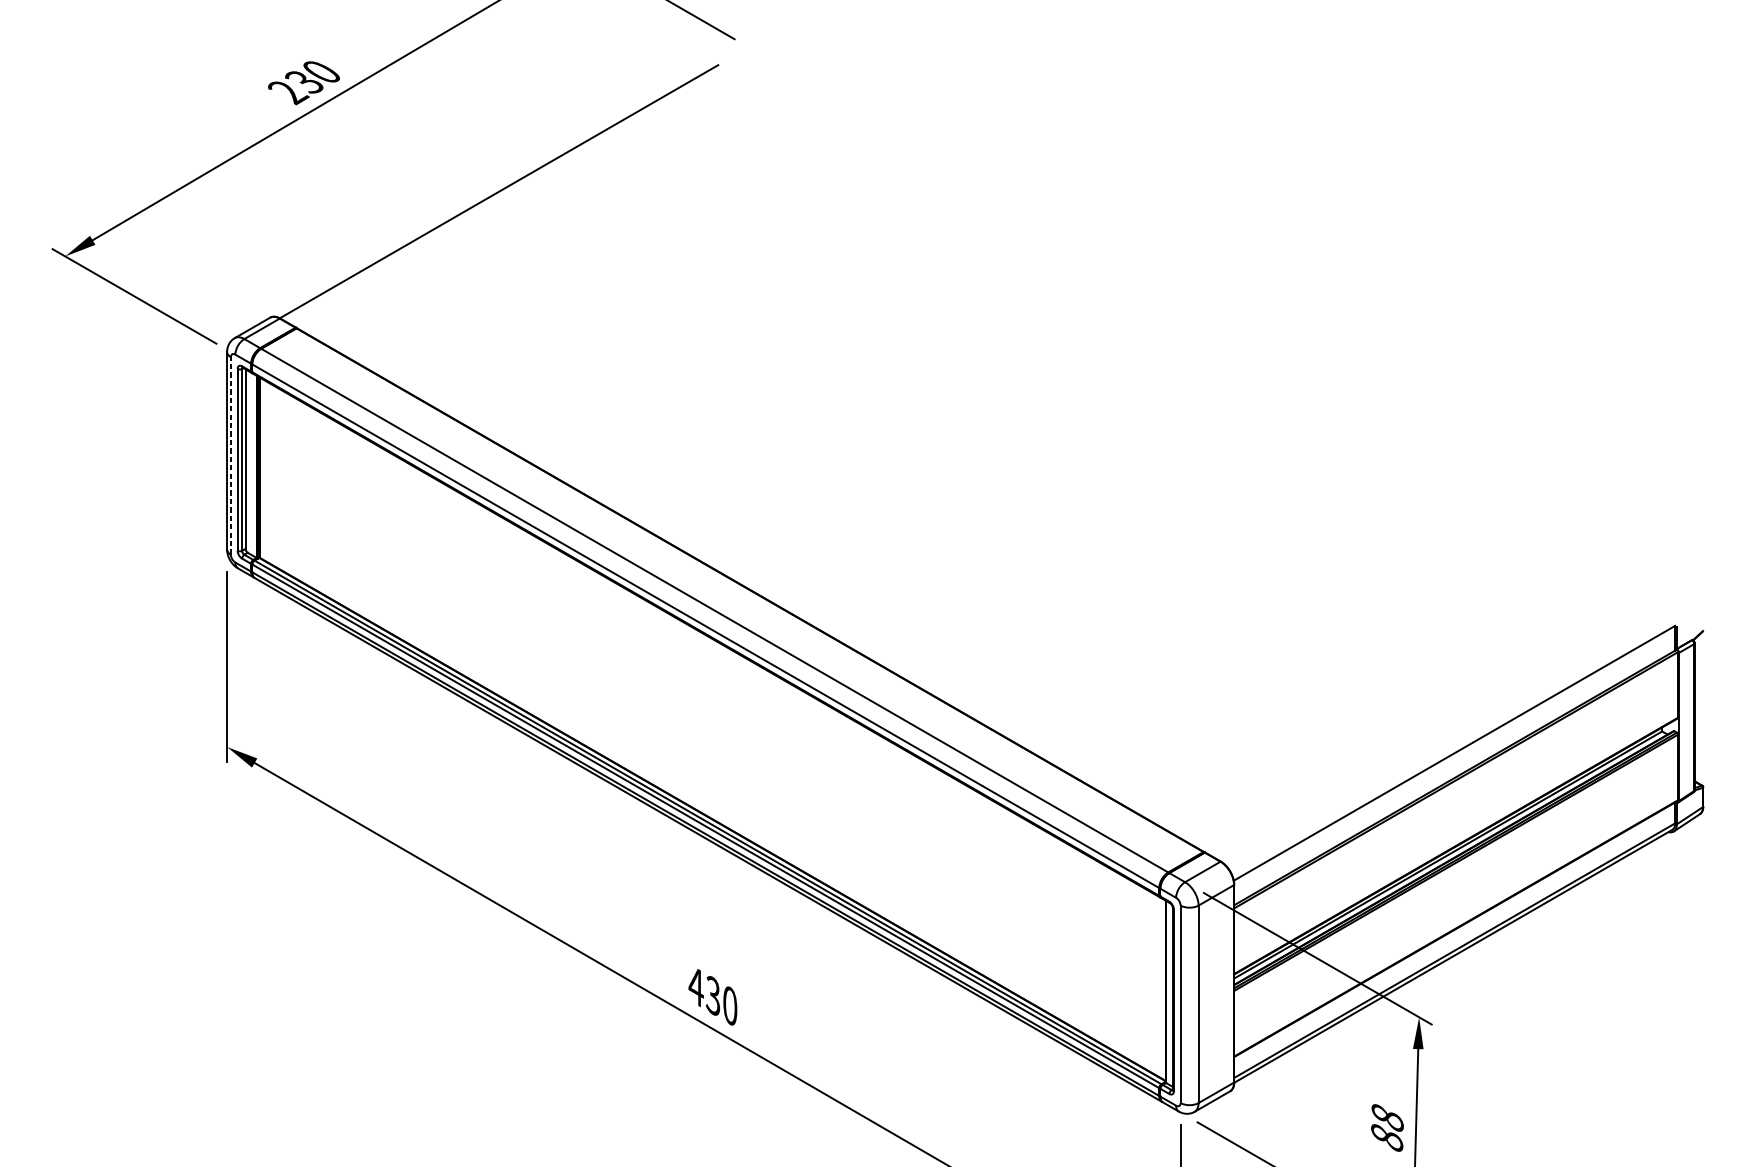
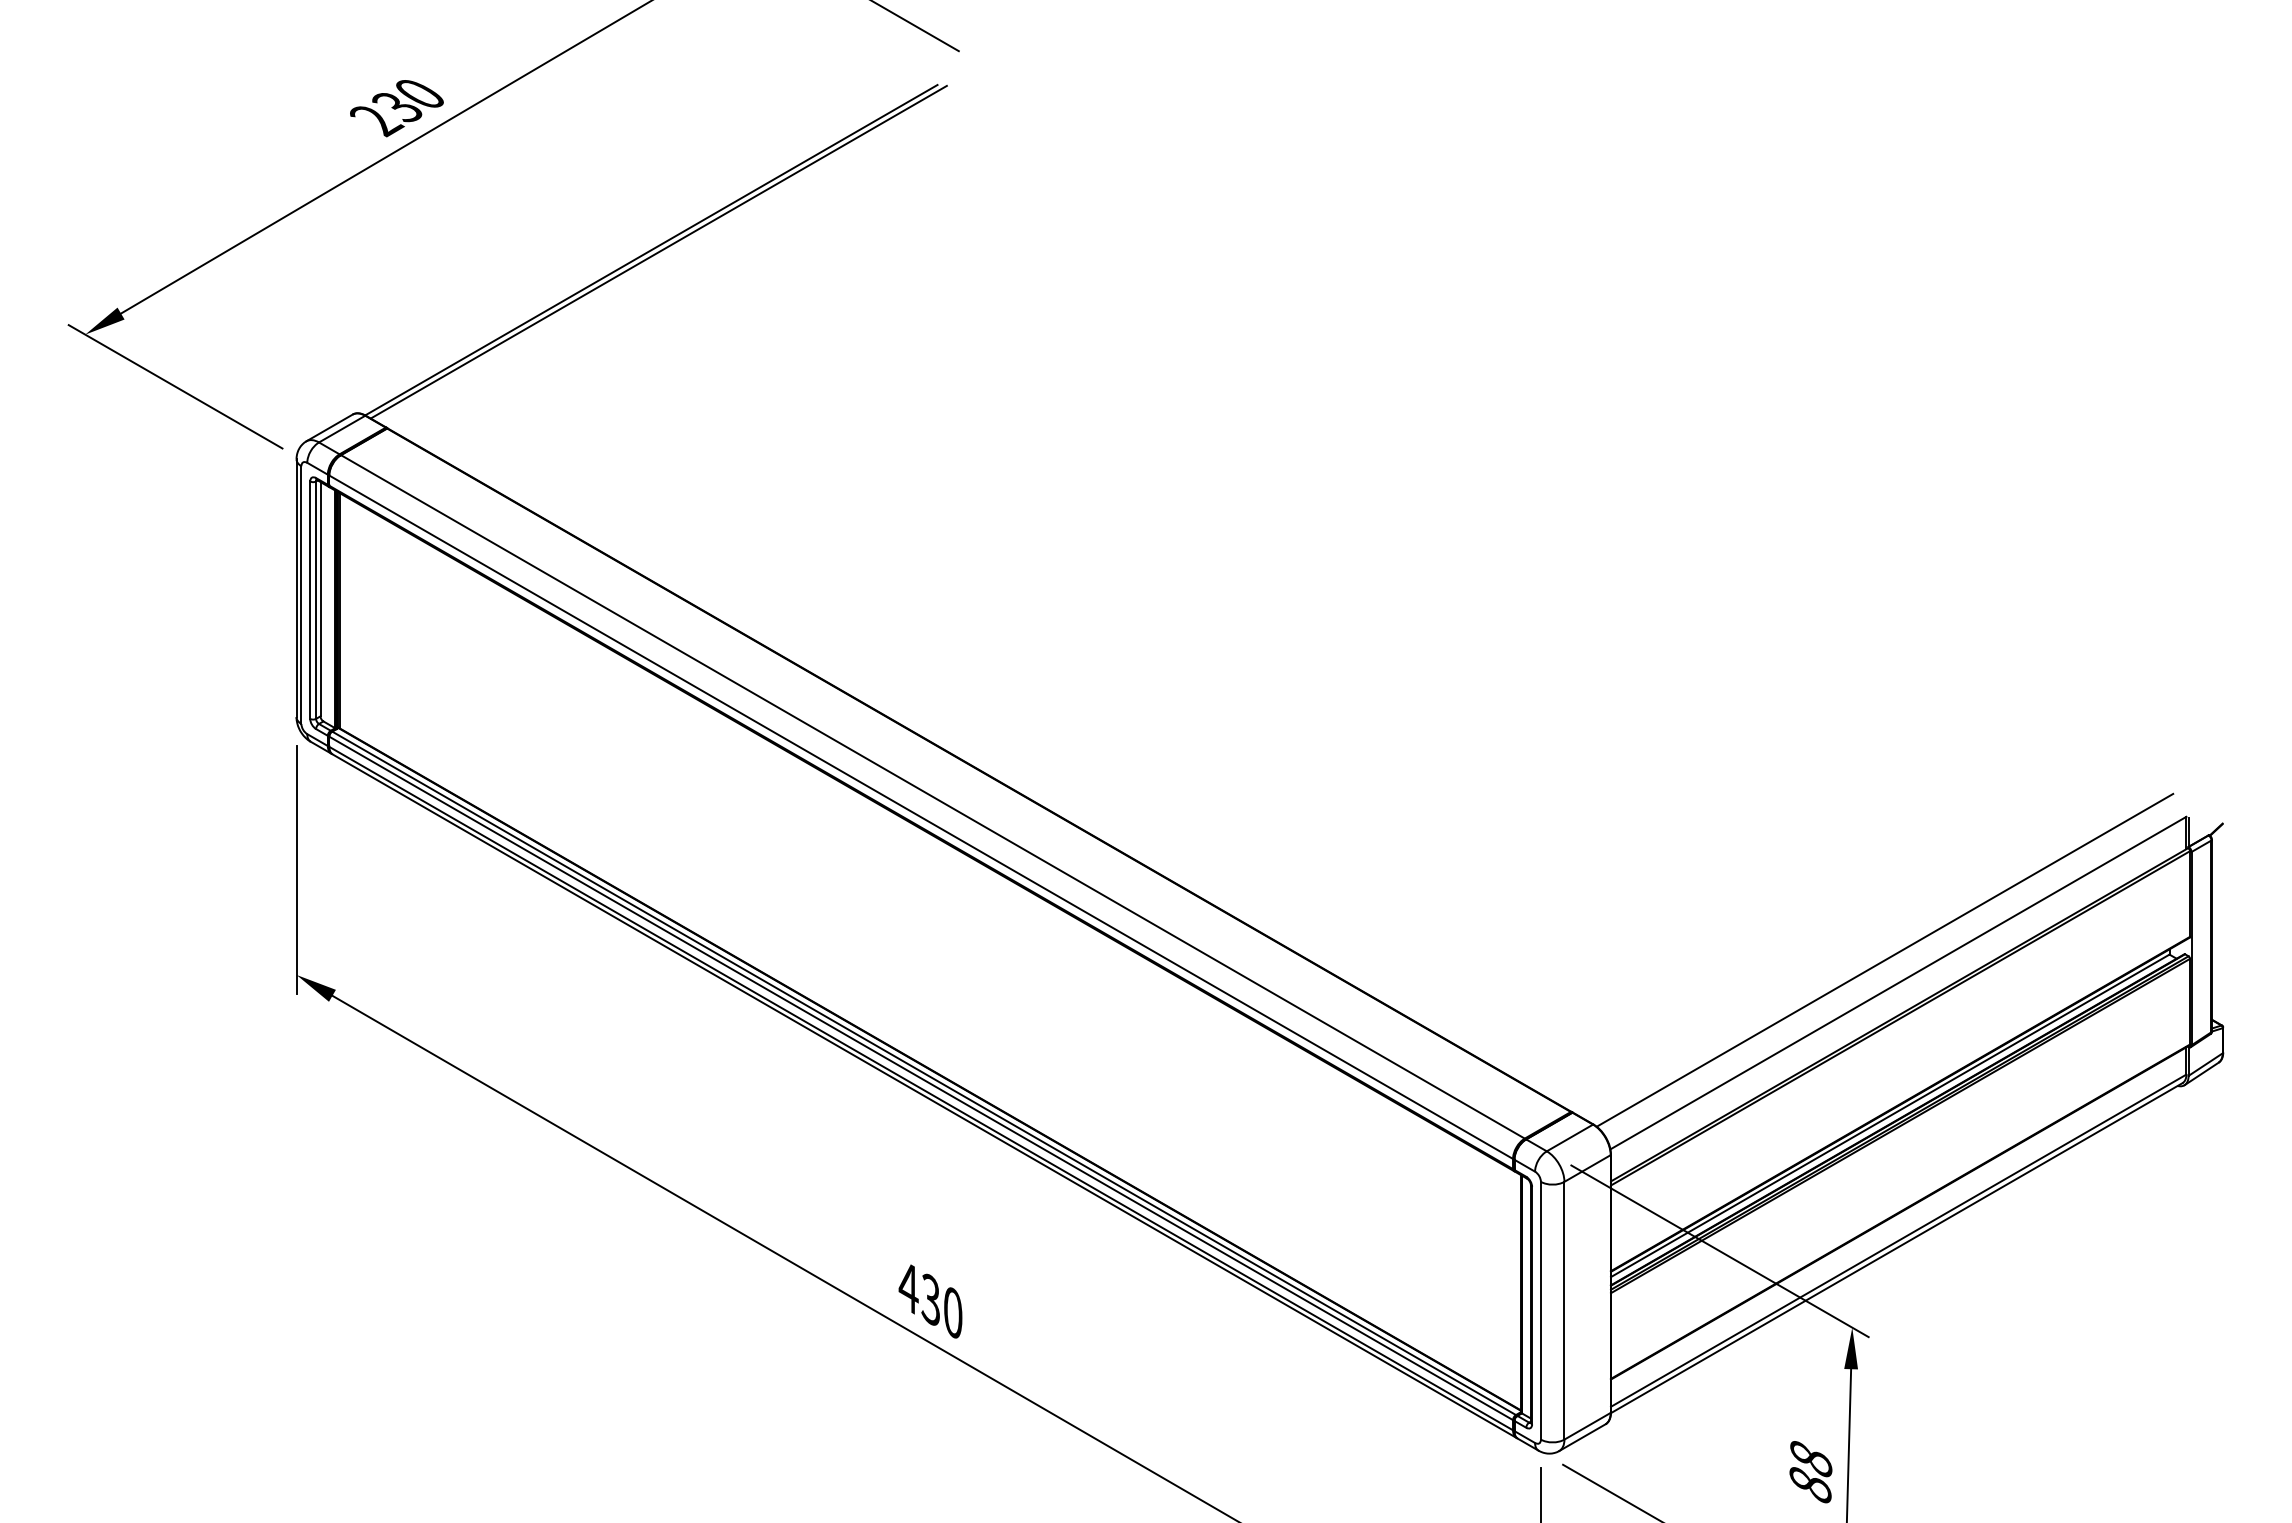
line: (504, 192) -> (658, 251), added
line: (230, 456) -> (301, 595), dashed -> solid
line: (1443, 735) -> (1884, 959), added

